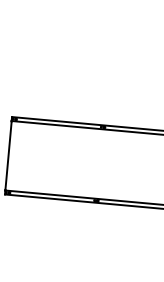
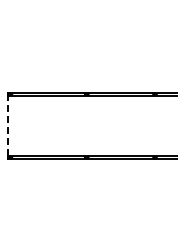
line: (8, 155) -> (7, 125), solid -> dashed

